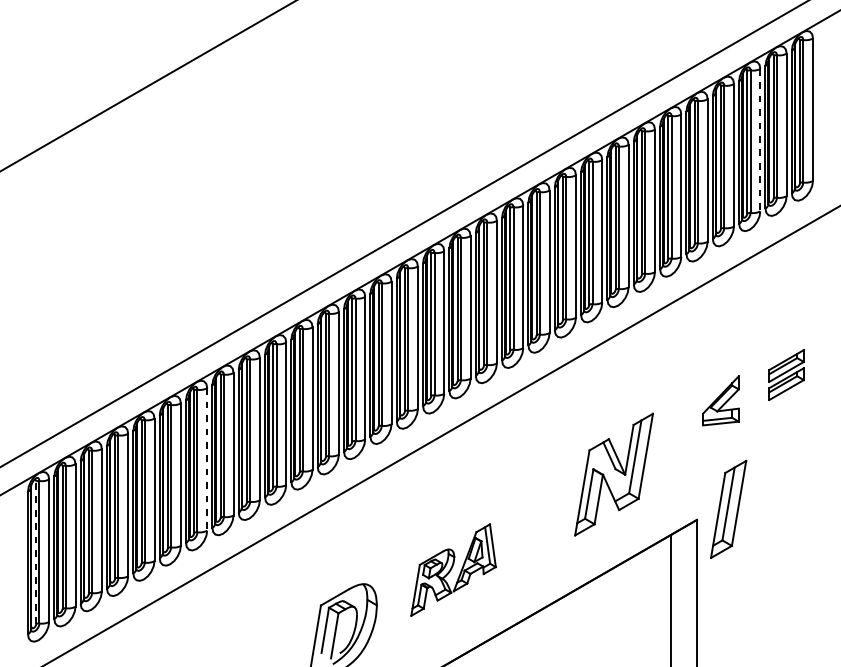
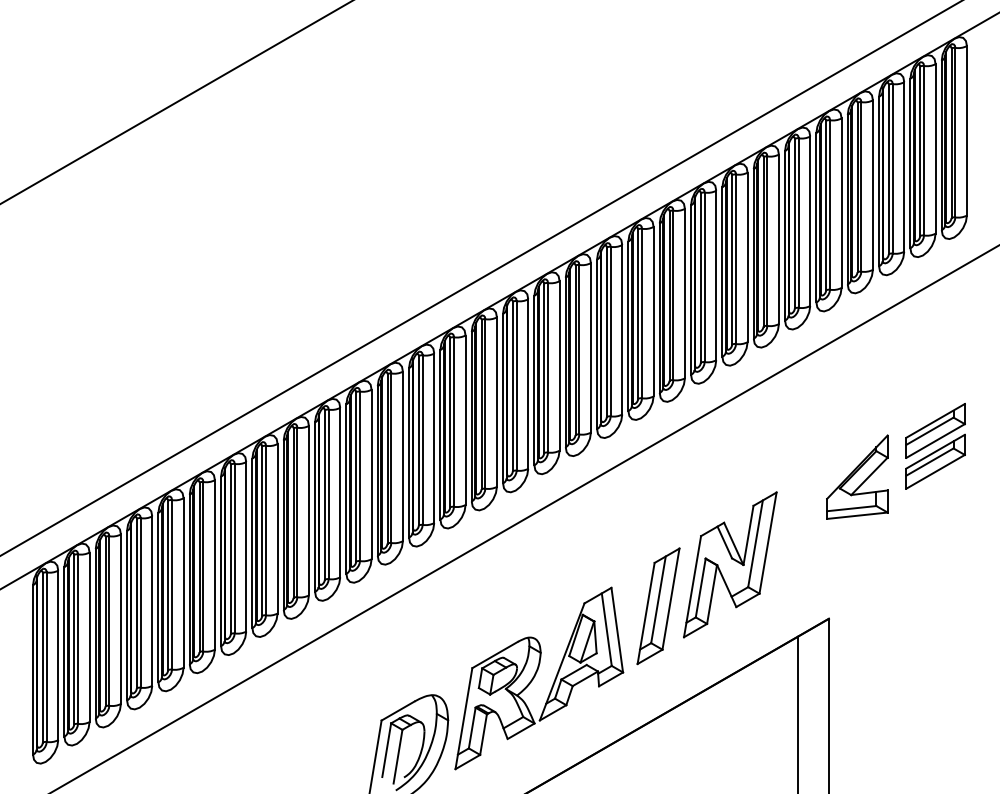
line: (760, 140) -> (904, 167), dashed -> solid
part: (786, 375) -> (935, 446), size x1.43
part: (721, 400) -> (857, 476), size x1.43
line: (207, 459) -> (246, 546), dashed -> solid
part: (728, 509) -> (658, 606), moved
line: (35, 552) -> (42, 657), dashed -> solid
part: (453, 570) -> (539, 678), size x1.67

